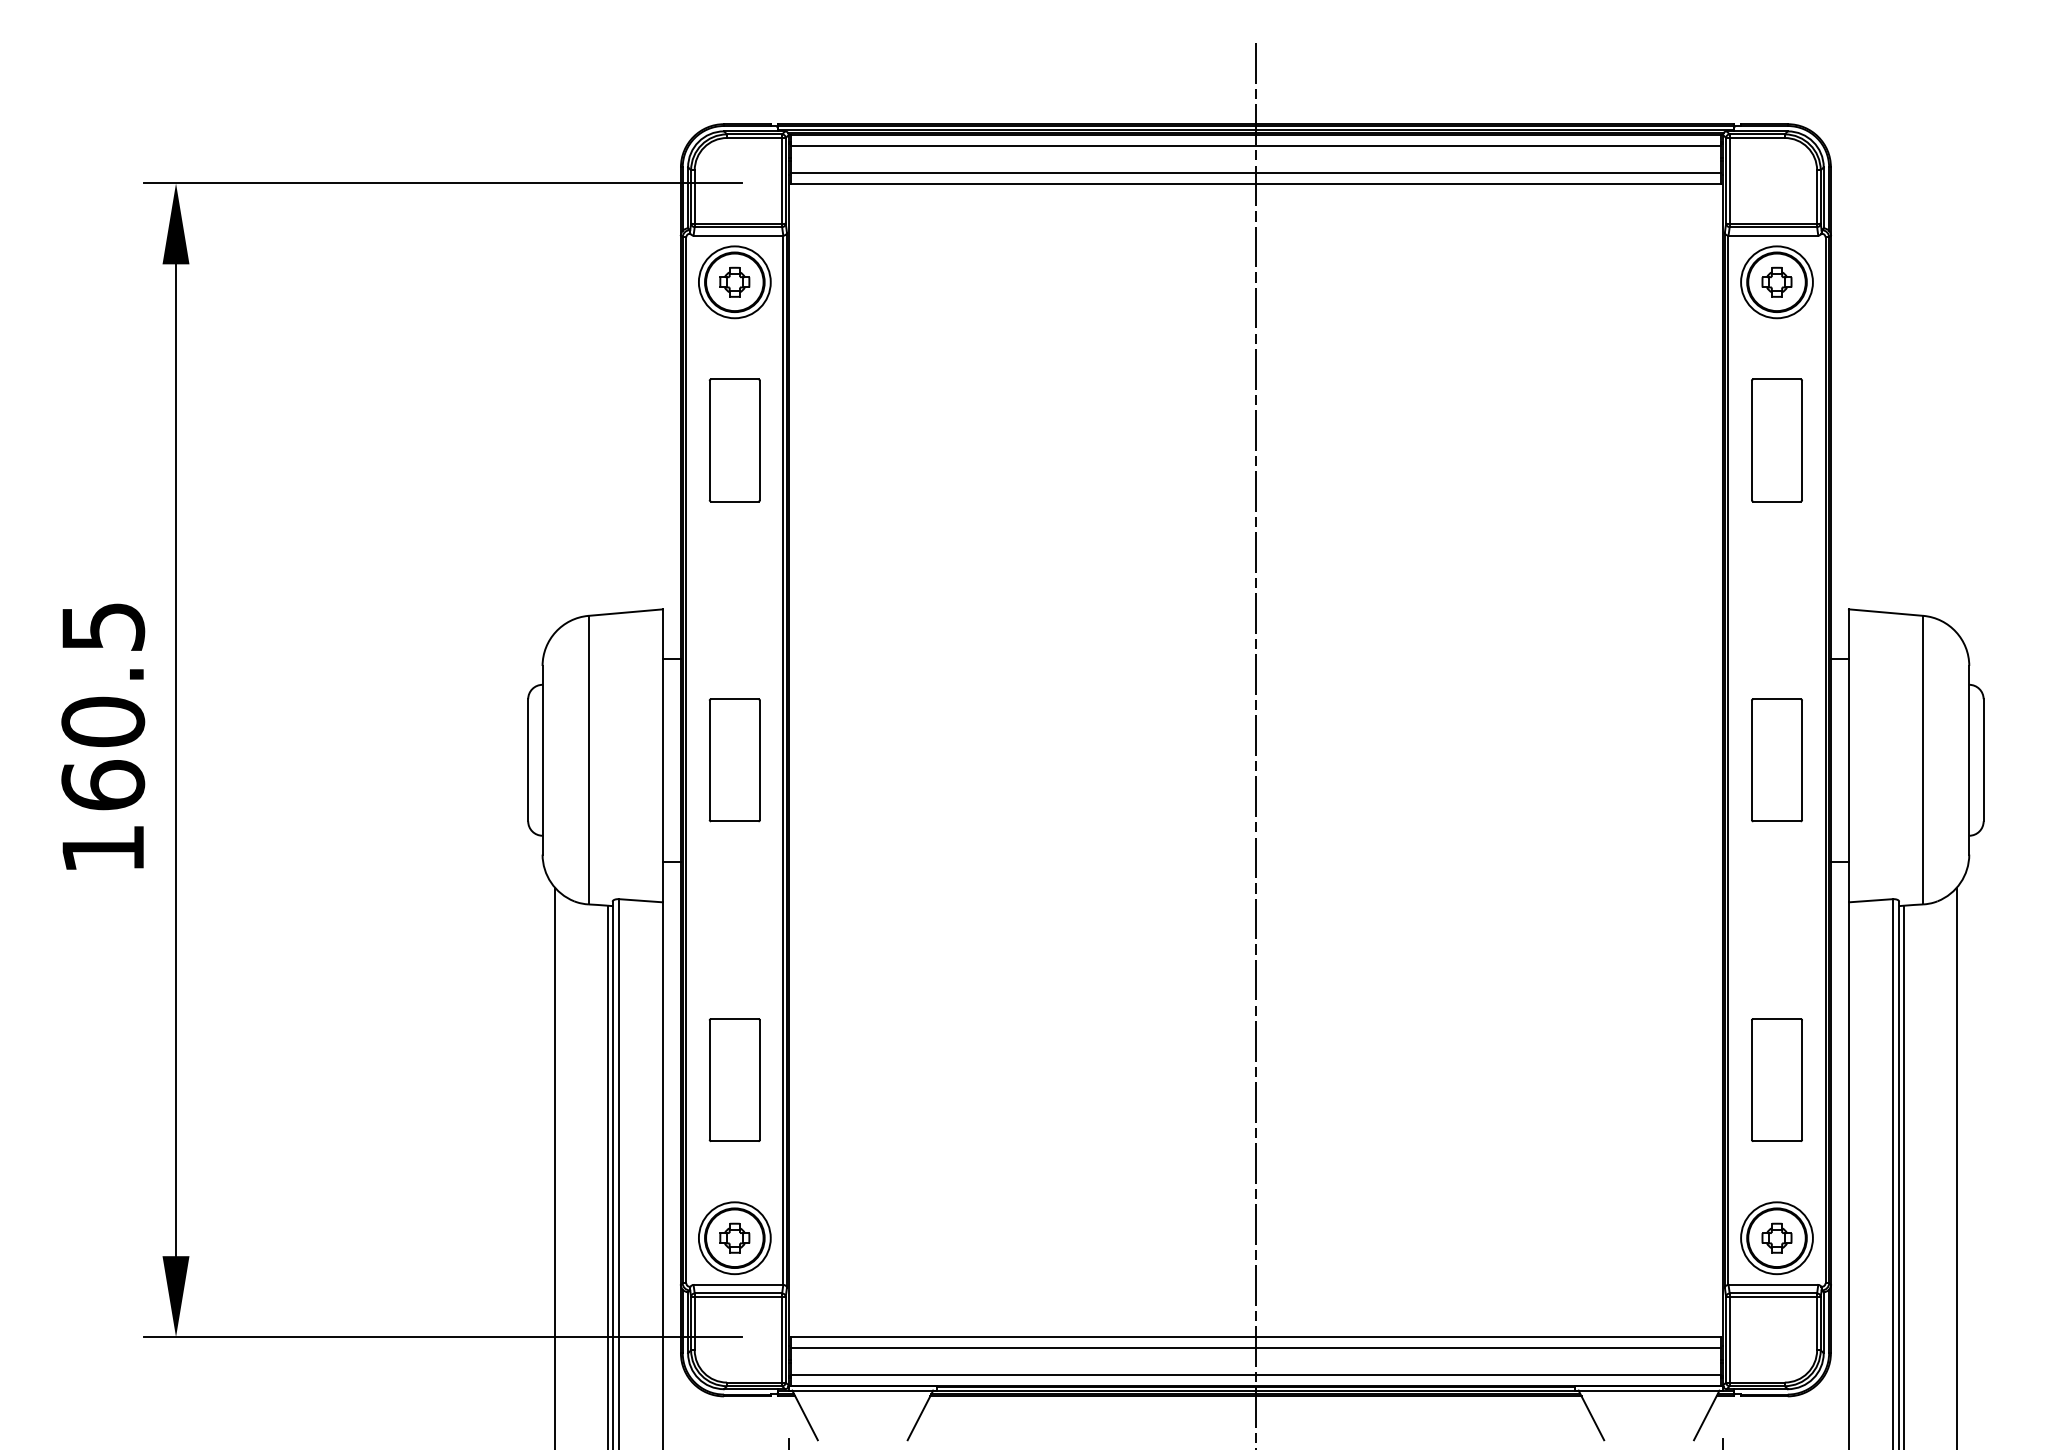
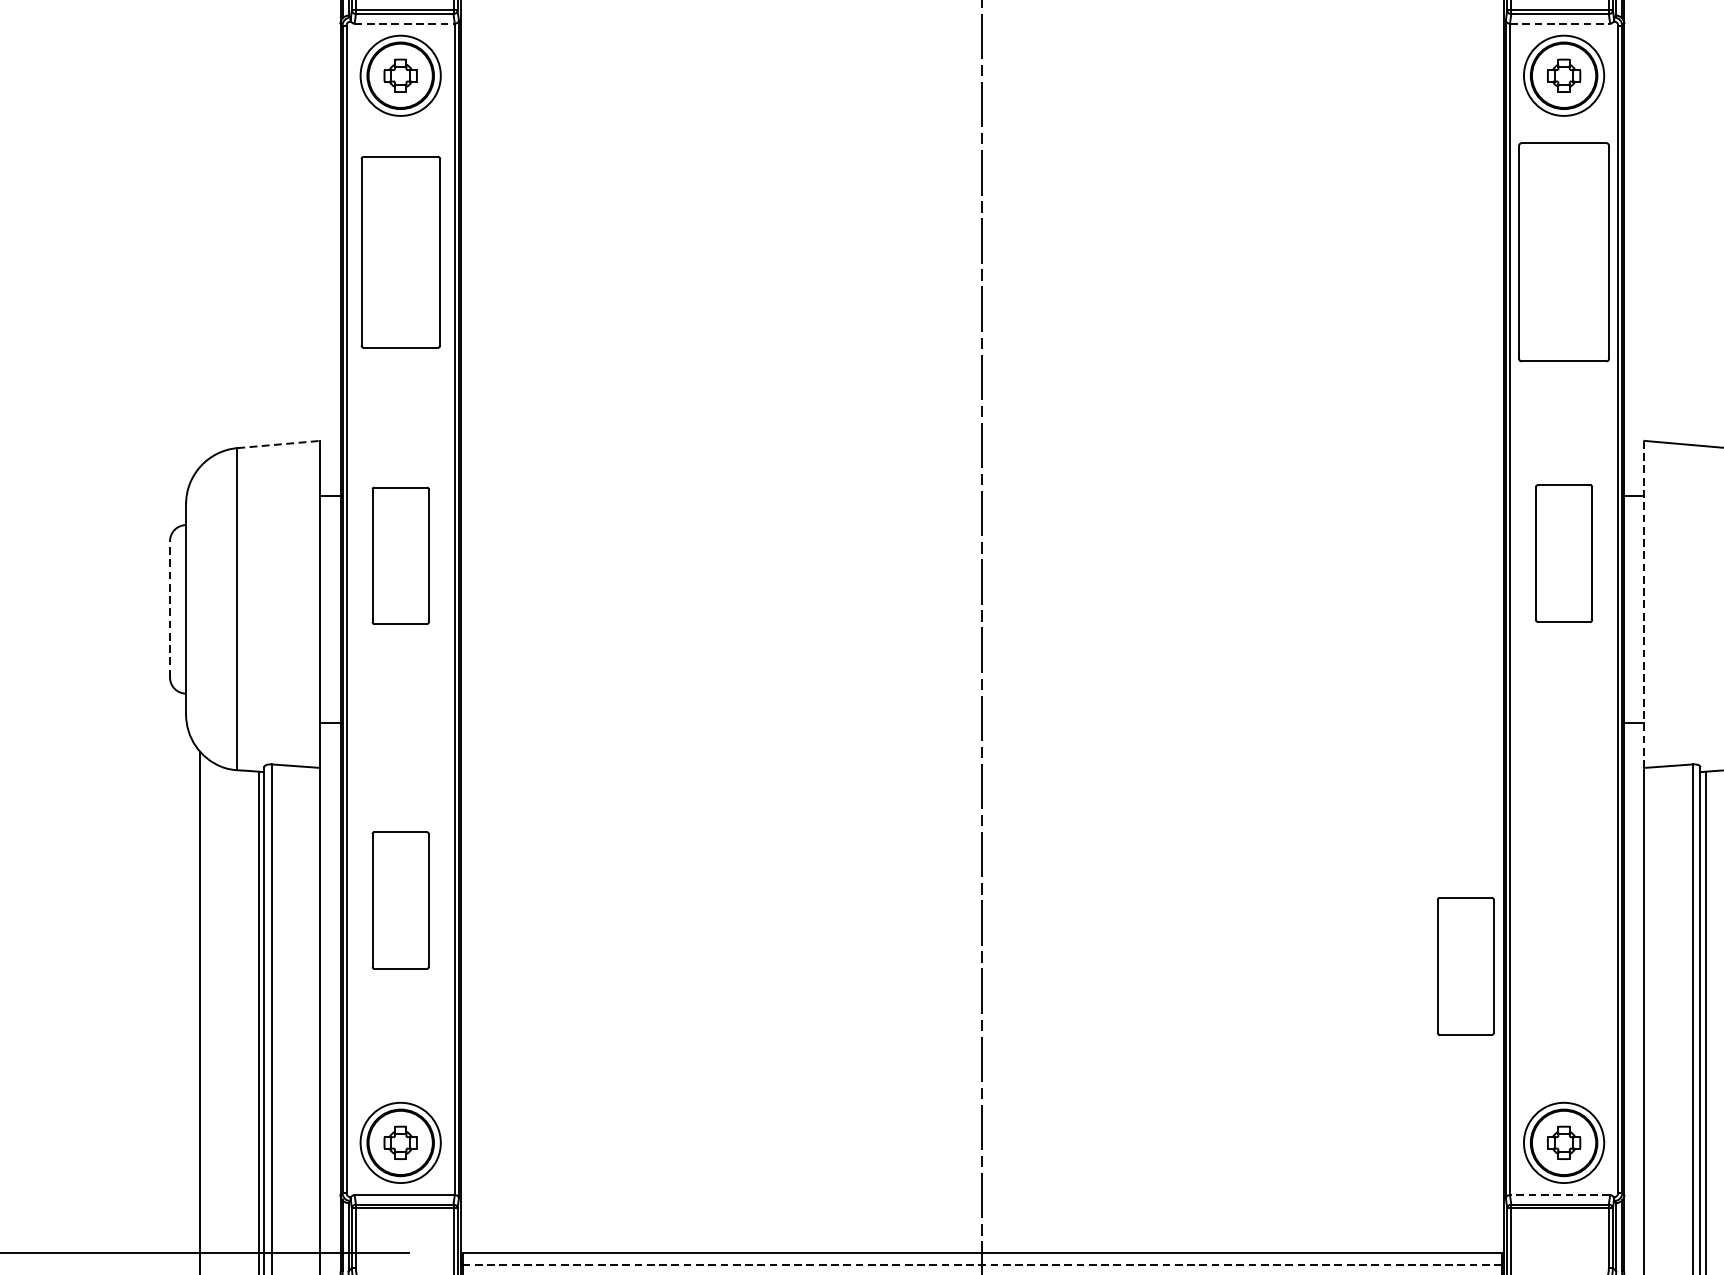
line: (738, 235) -> (404, 23), solid -> dashed
line: (1773, 235) -> (1560, 23), solid -> dashed
part: (734, 440) -> (400, 252), size x1.4
part: (1776, 440) -> (1563, 252), size x1.6
line: (626, 612) -> (279, 444), solid -> dashed
line: (1848, 755) -> (1643, 604), solid -> dashed
line: (528, 759) -> (170, 608), solid -> dashed
part: (734, 760) -> (400, 556), moved
part: (1776, 760) -> (1563, 553), moved
part: (734, 1079) -> (400, 899), moved
part: (1776, 1079) -> (1465, 965), moved
line: (1773, 1284) -> (1560, 1194), solid -> dashed
line: (1255, 1347) -> (981, 1264), solid -> dashed

